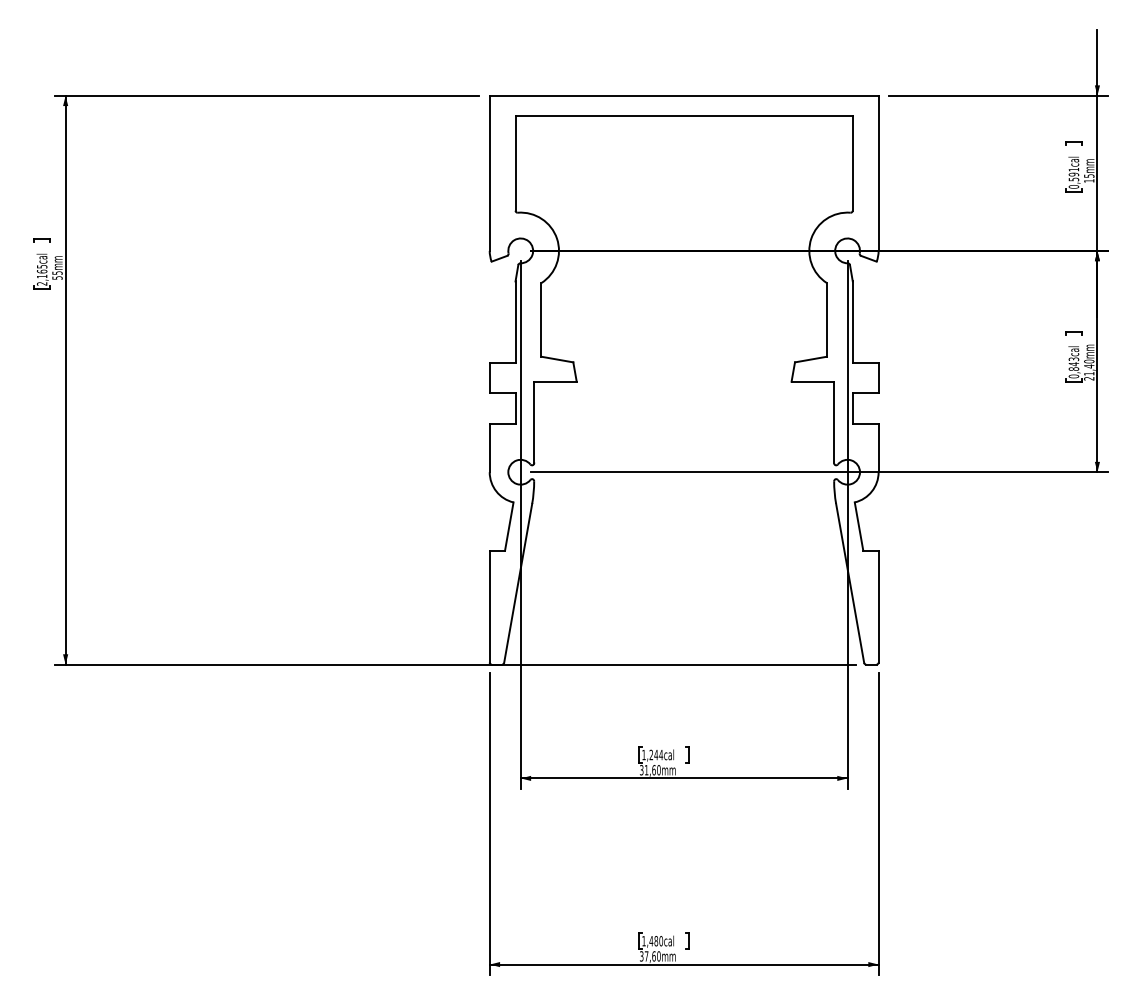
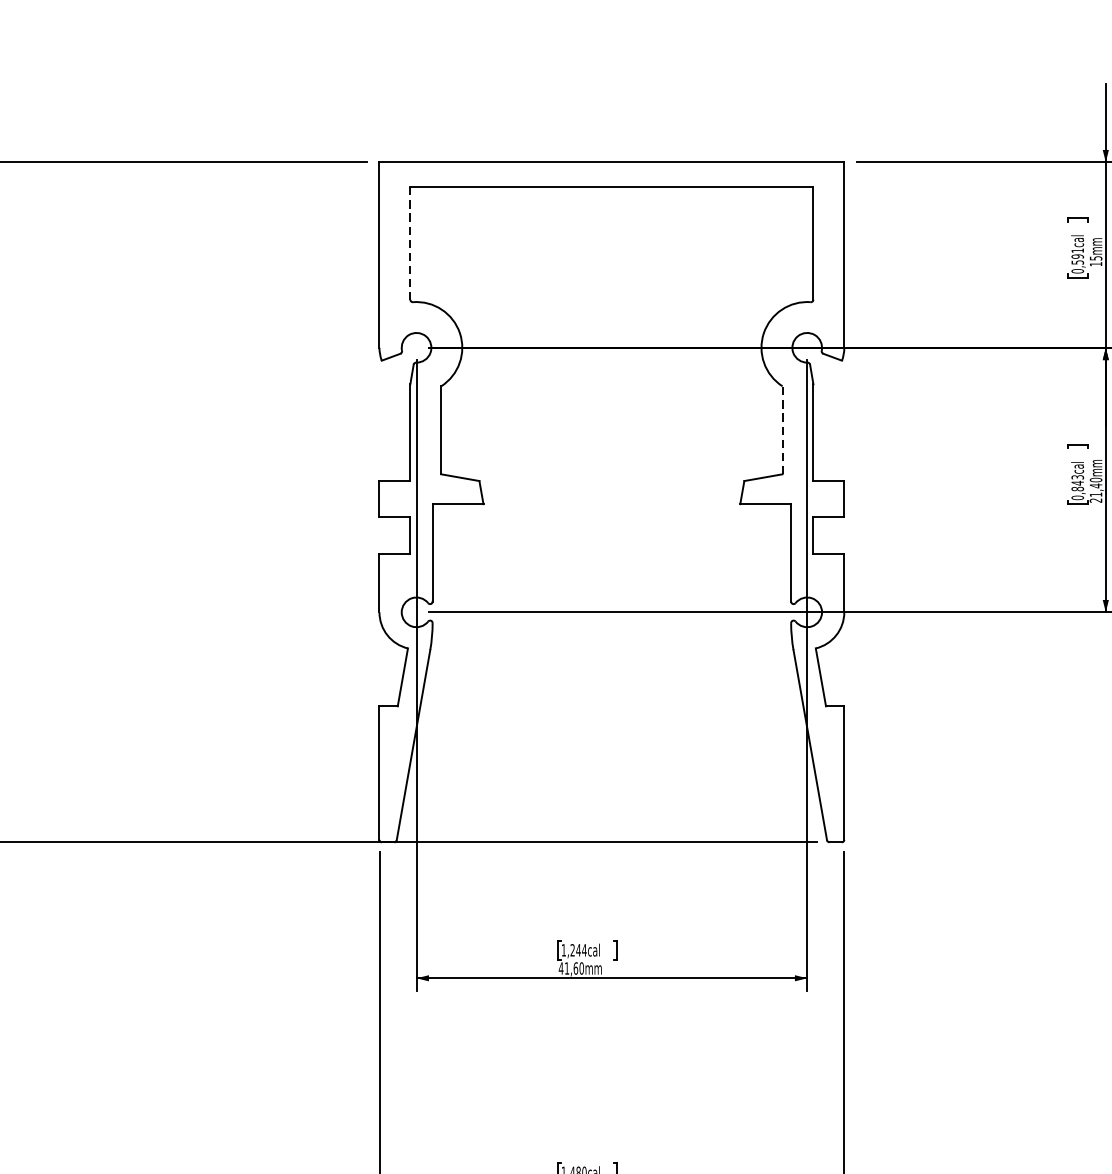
line: (515, 164) -> (410, 244), solid -> dashed
line: (826, 319) -> (782, 429), solid -> dashed
text: (641, 770) -> (560, 968), 31,60mm -> 41,60mm

